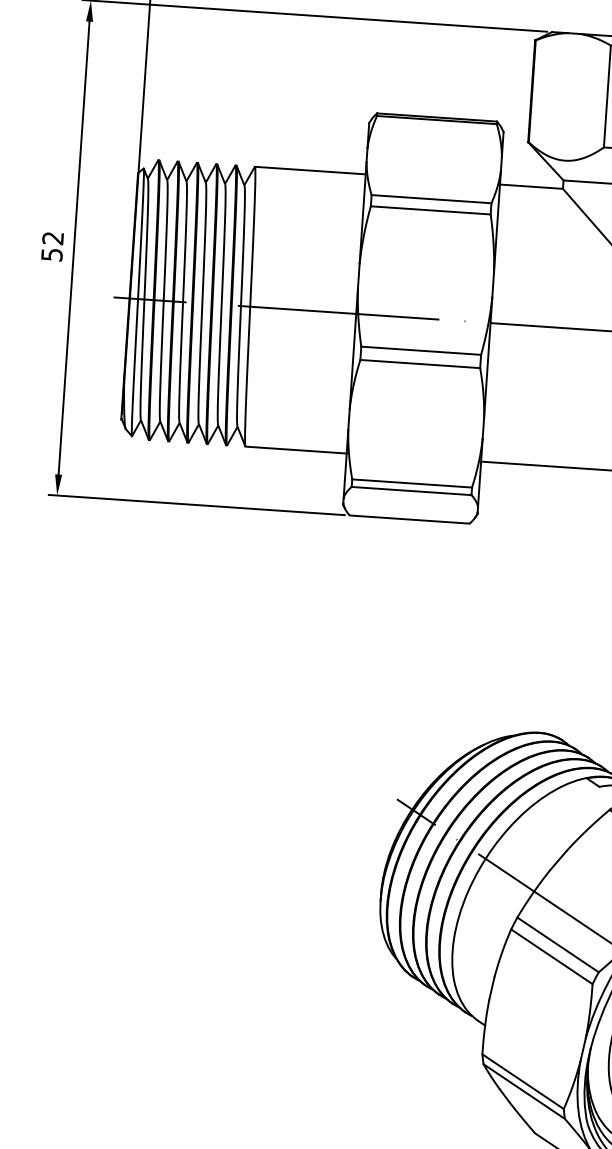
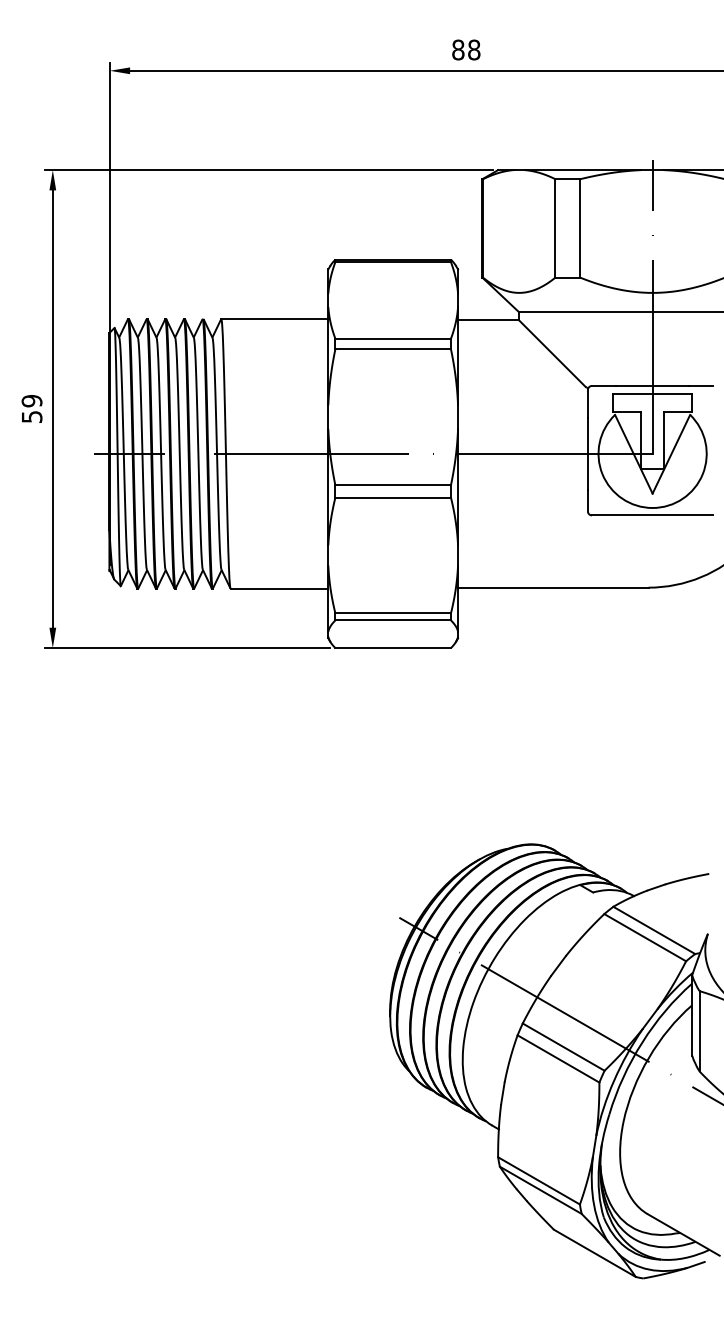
text: (52, 238) -> (31, 401), 52 -> 59

